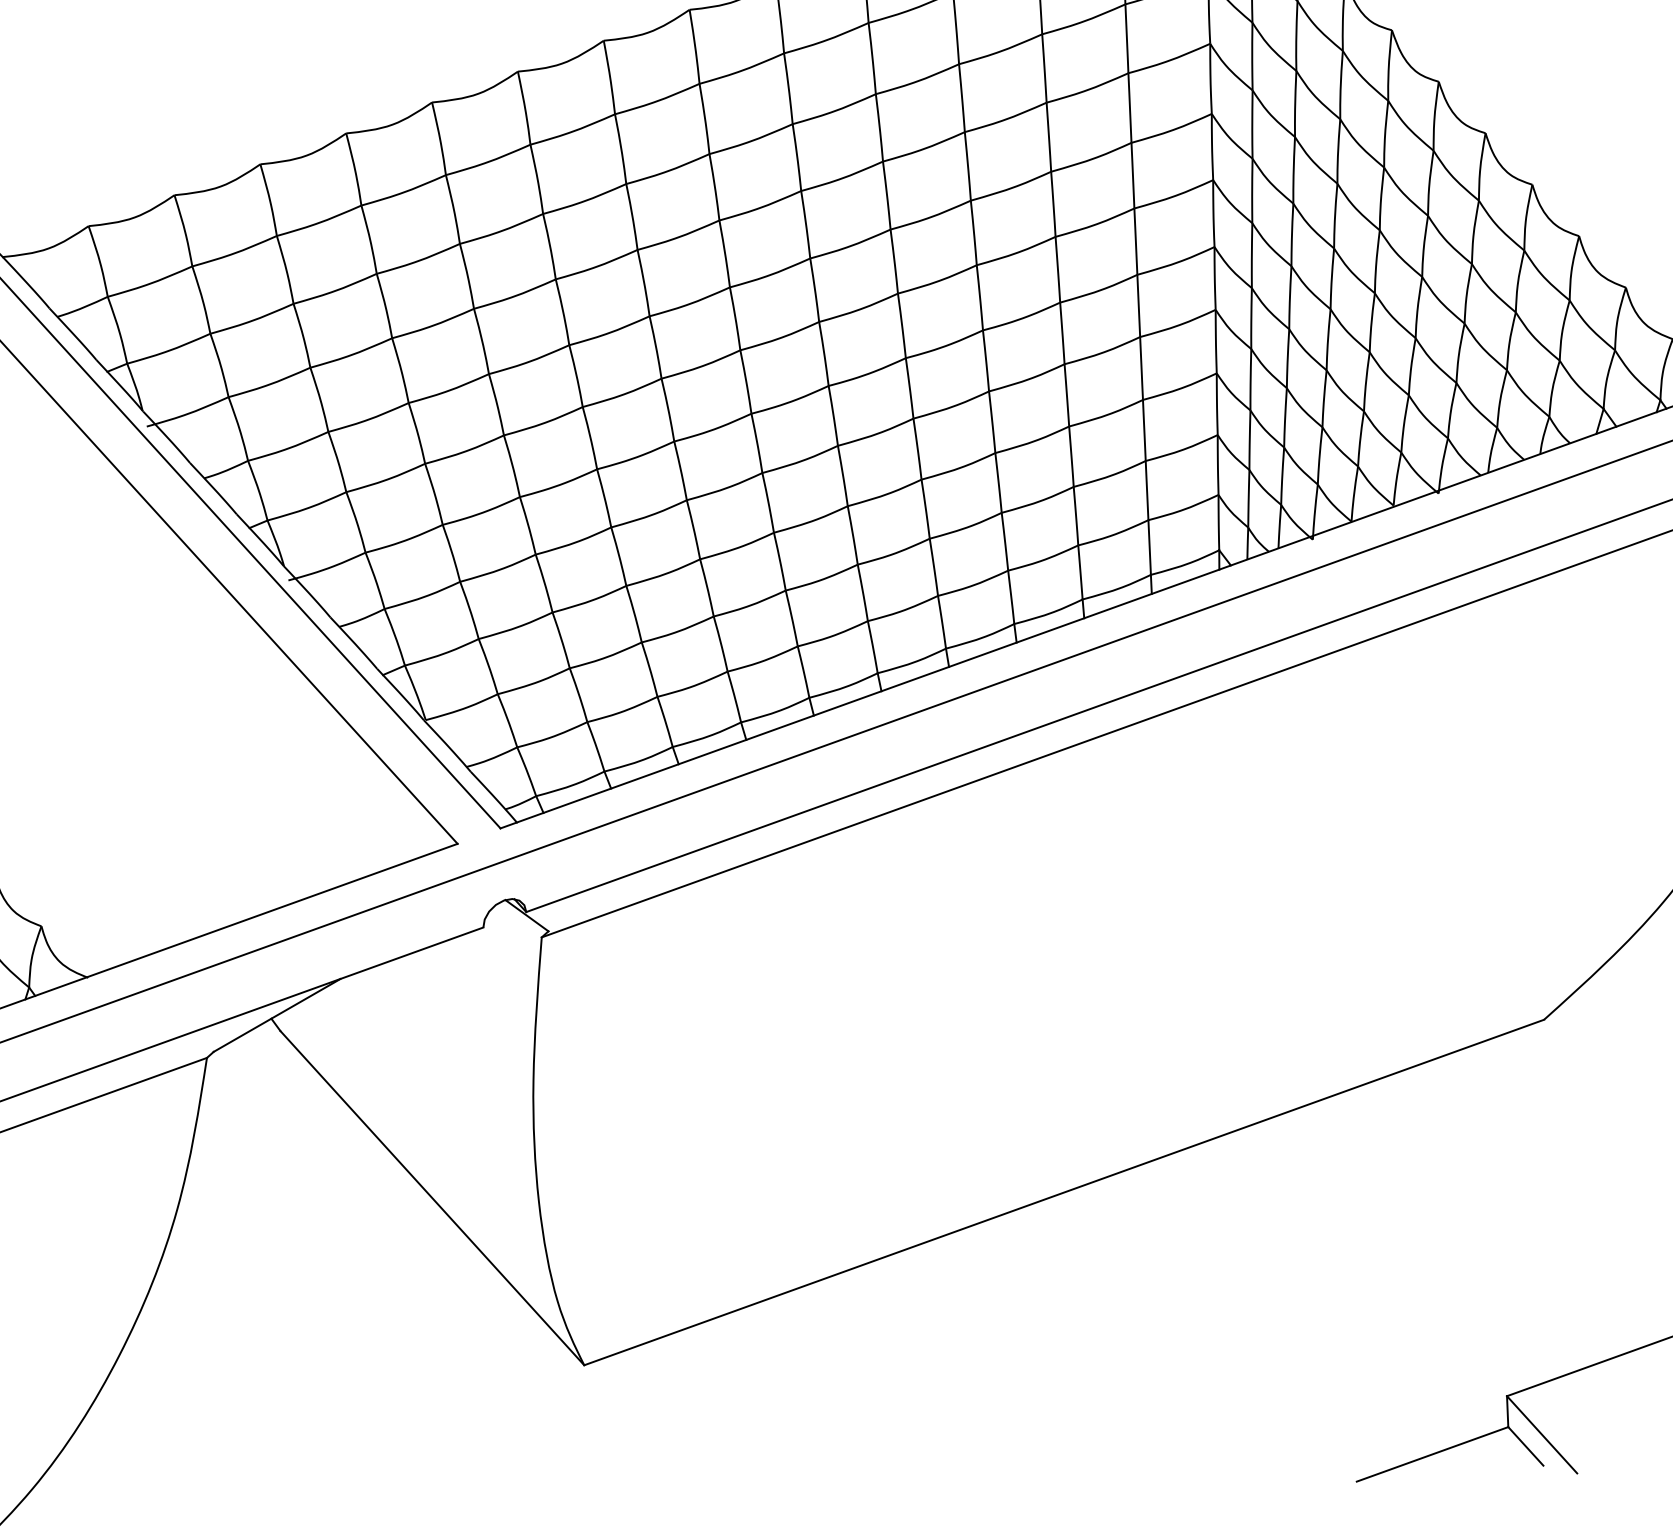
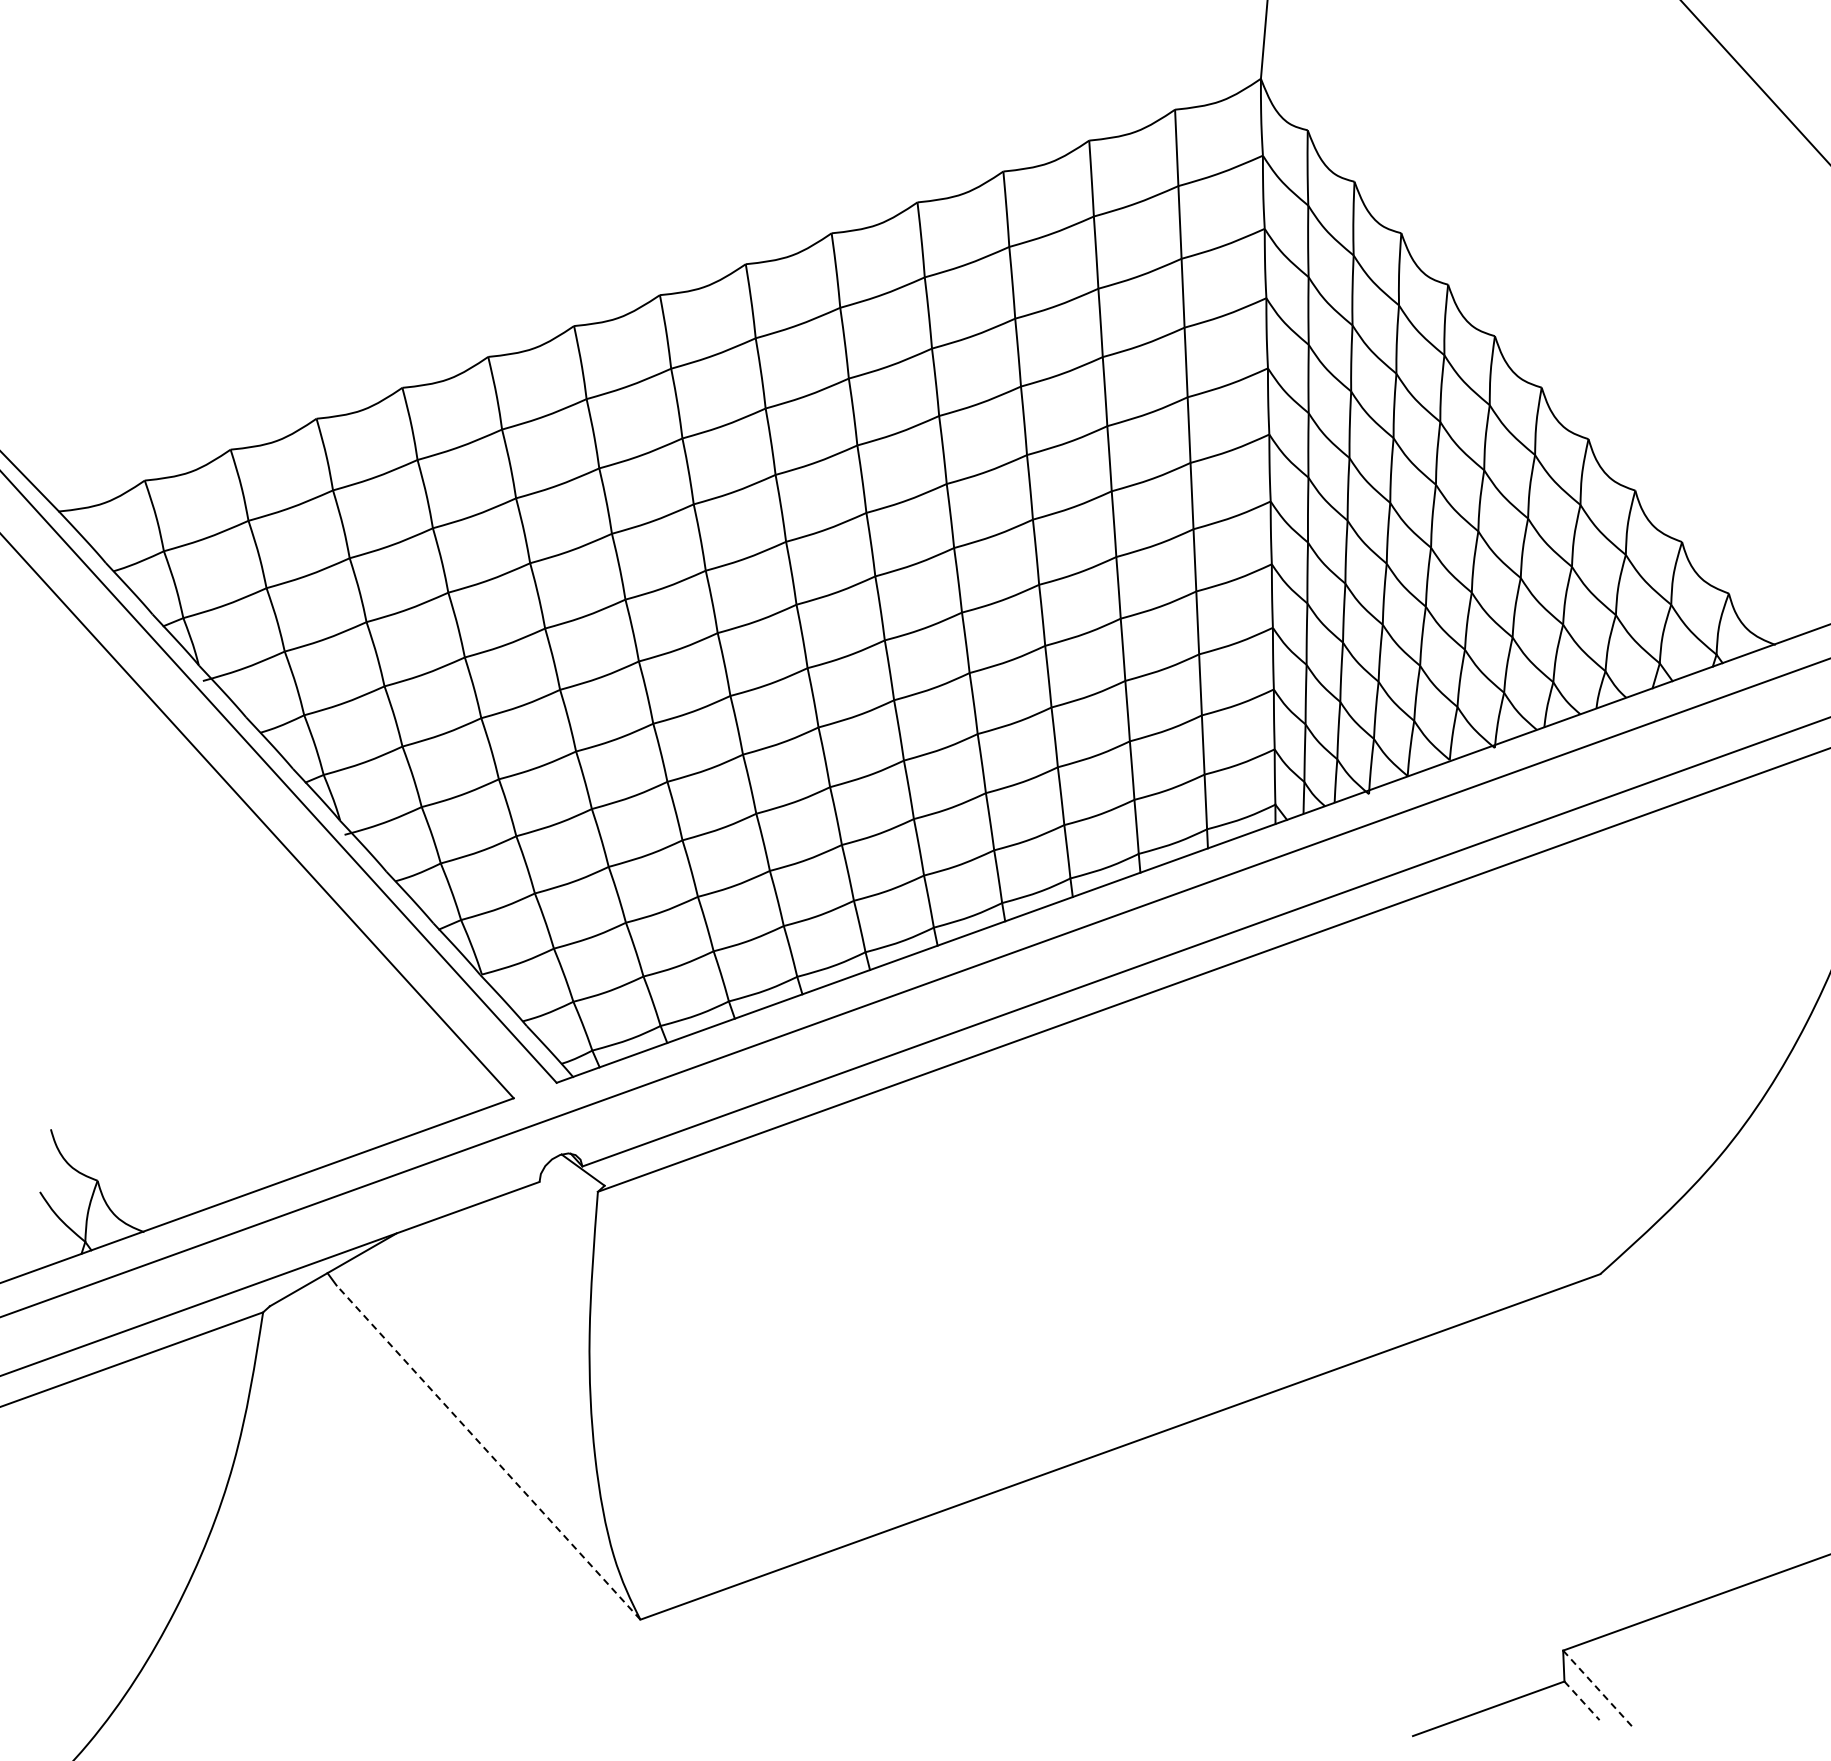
line: (432, 1198) -> (488, 1452), solid -> dashed
line: (1542, 1435) -> (1598, 1689), solid -> dashed
line: (1526, 1447) -> (1582, 1701), solid -> dashed

